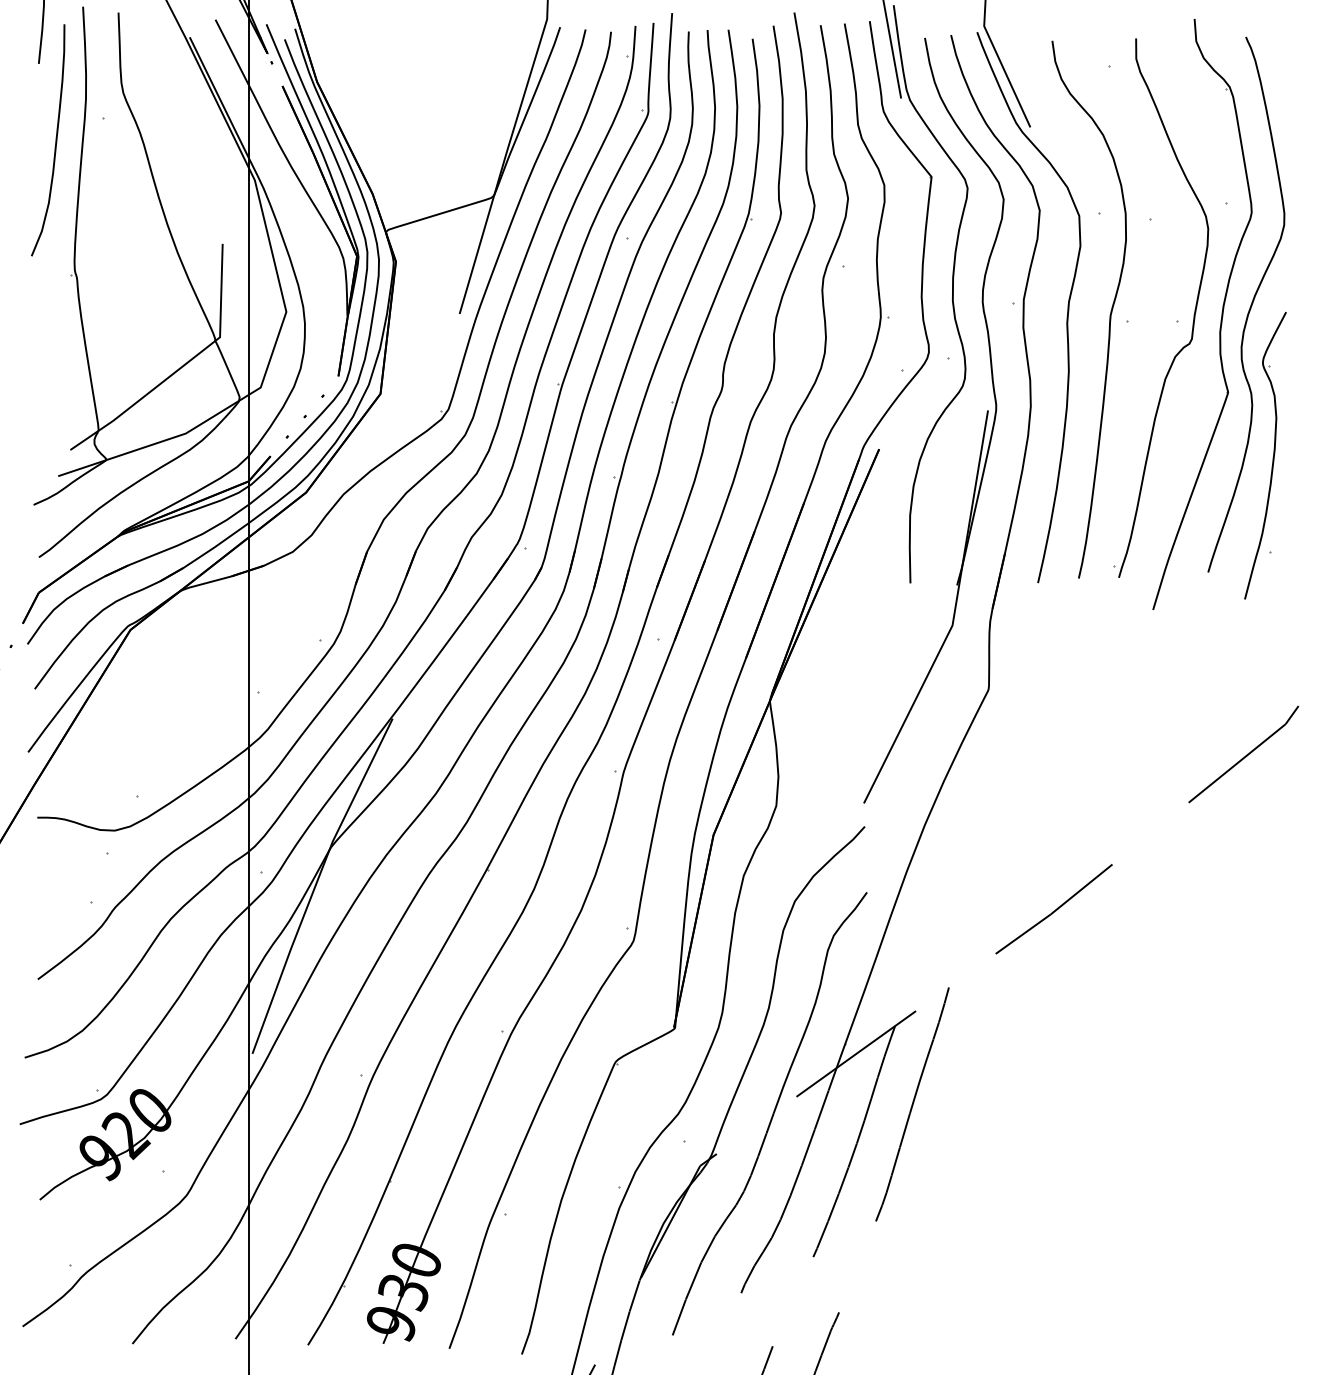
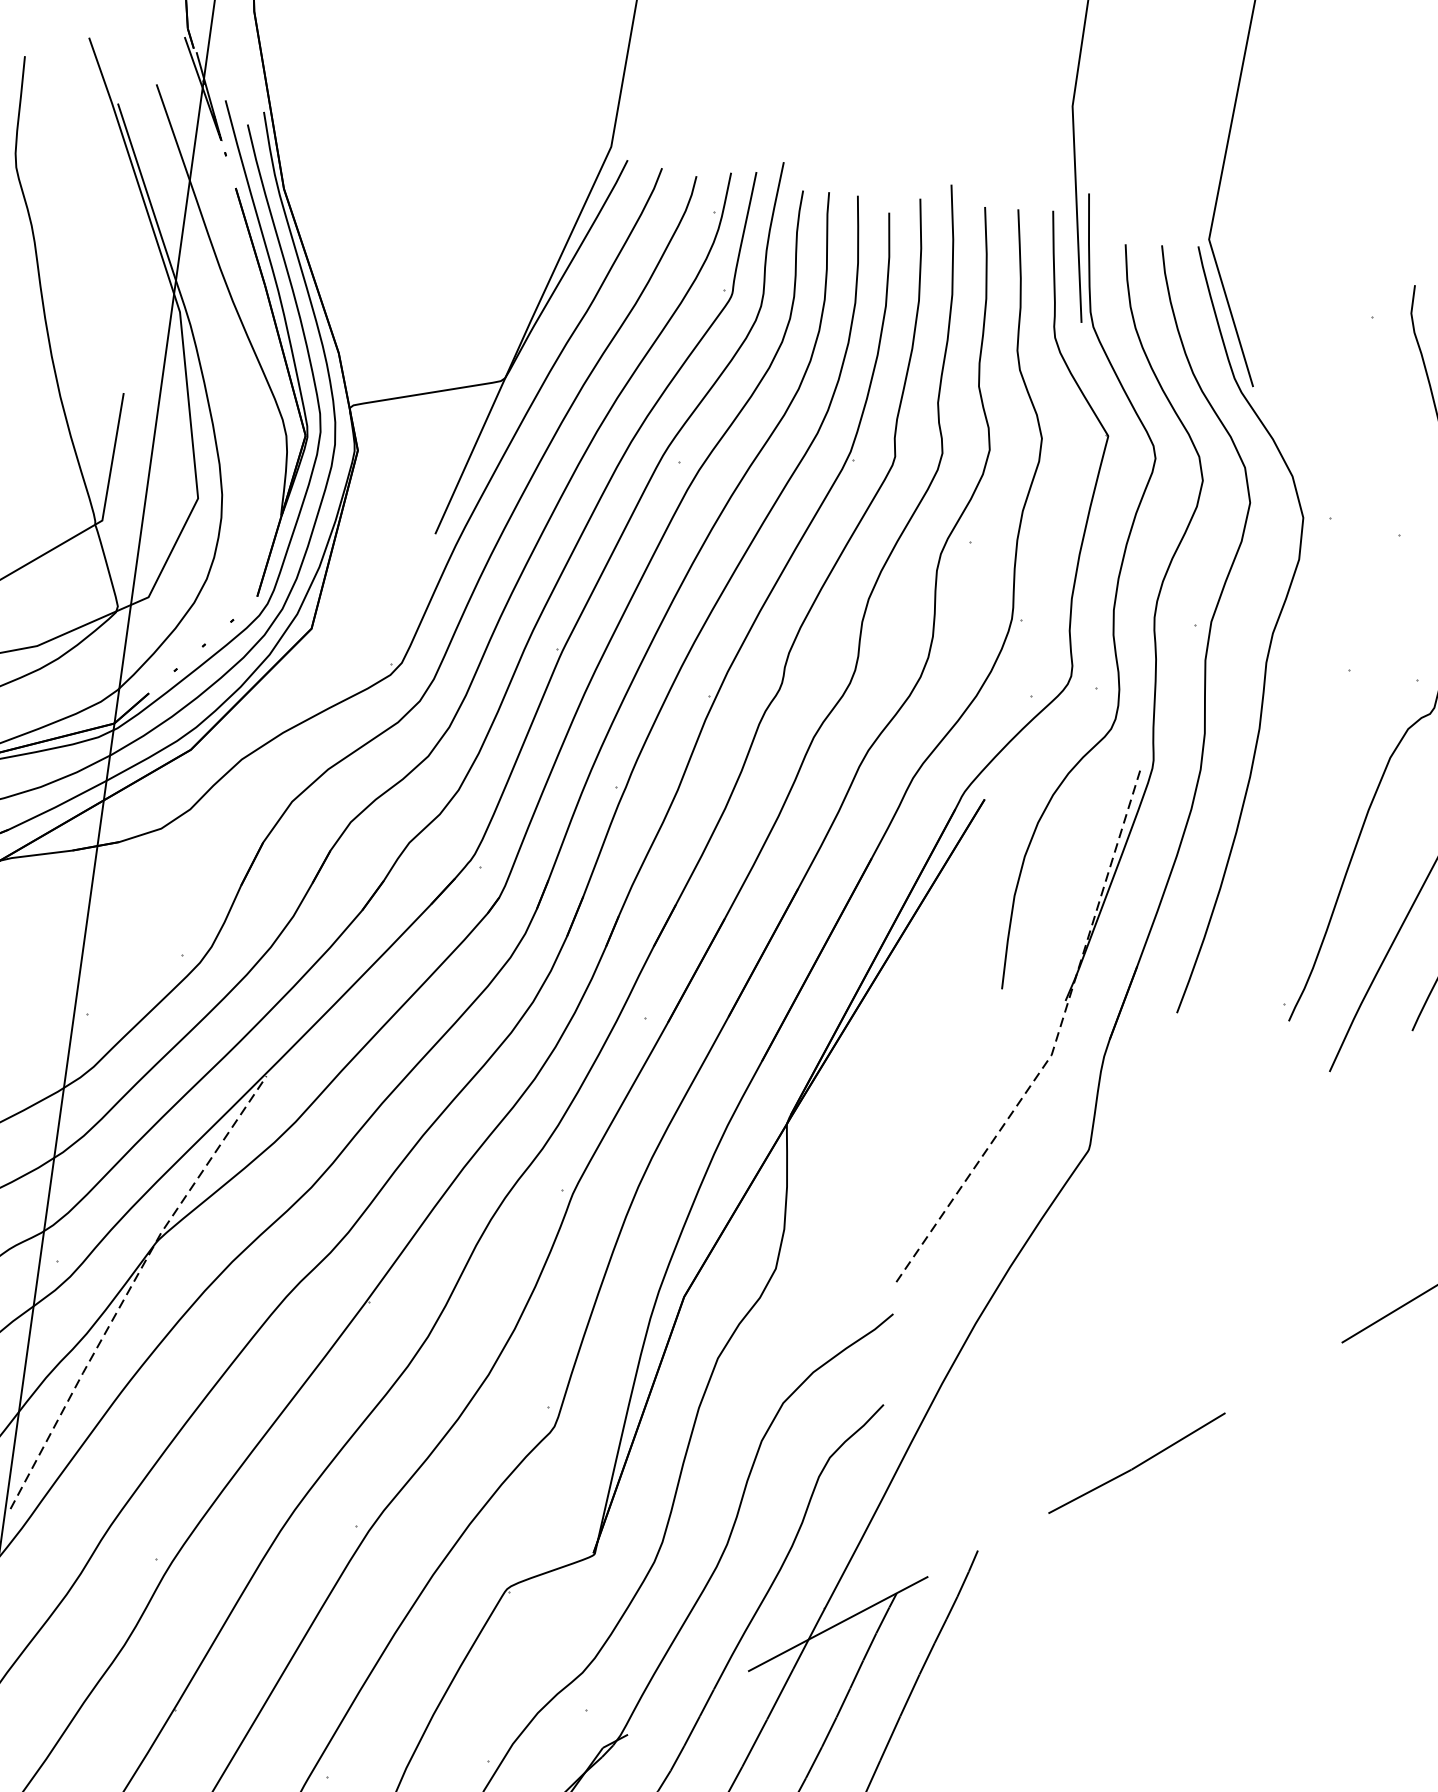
curve: (1109, 315) -> (1325, 659), removed
line: (954, 616) -> (1056, 1043), solid -> dashed
line: (316, 883) -> (130, 1287), solid -> dashed

